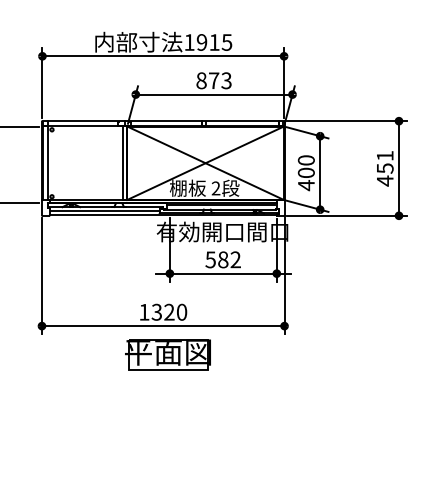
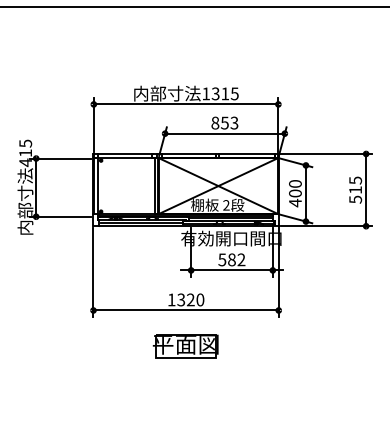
text: (201, 42) -> (215, 93), 1915 -> 1315
text: (213, 79) -> (224, 122), 873 -> 853
text: (385, 167) -> (355, 189), 451 -> 515
part: (167, 354) -> (185, 346), moved

